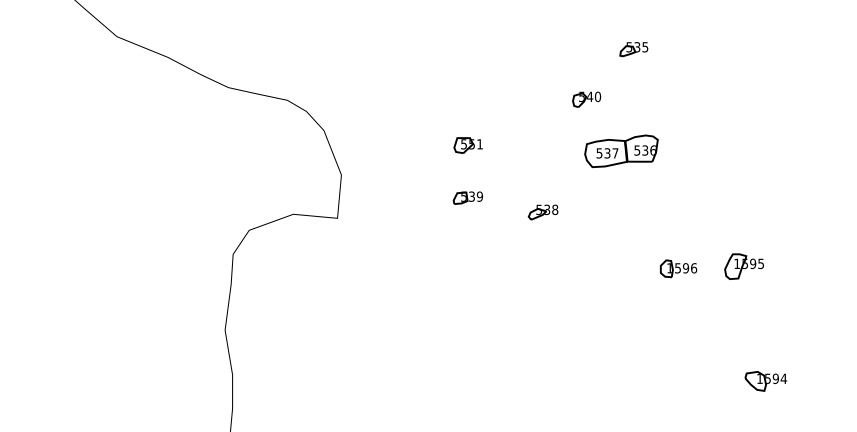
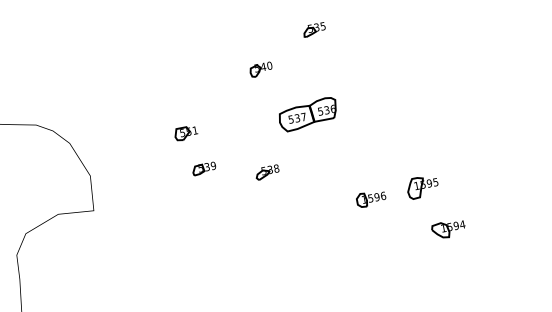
part: (633, 49) -> (314, 29), moved
part: (586, 99) -> (261, 69), moved
part: (467, 197) -> (203, 168), moved
part: (542, 212) -> (266, 172), moved
part: (765, 381) -> (448, 229), moved

